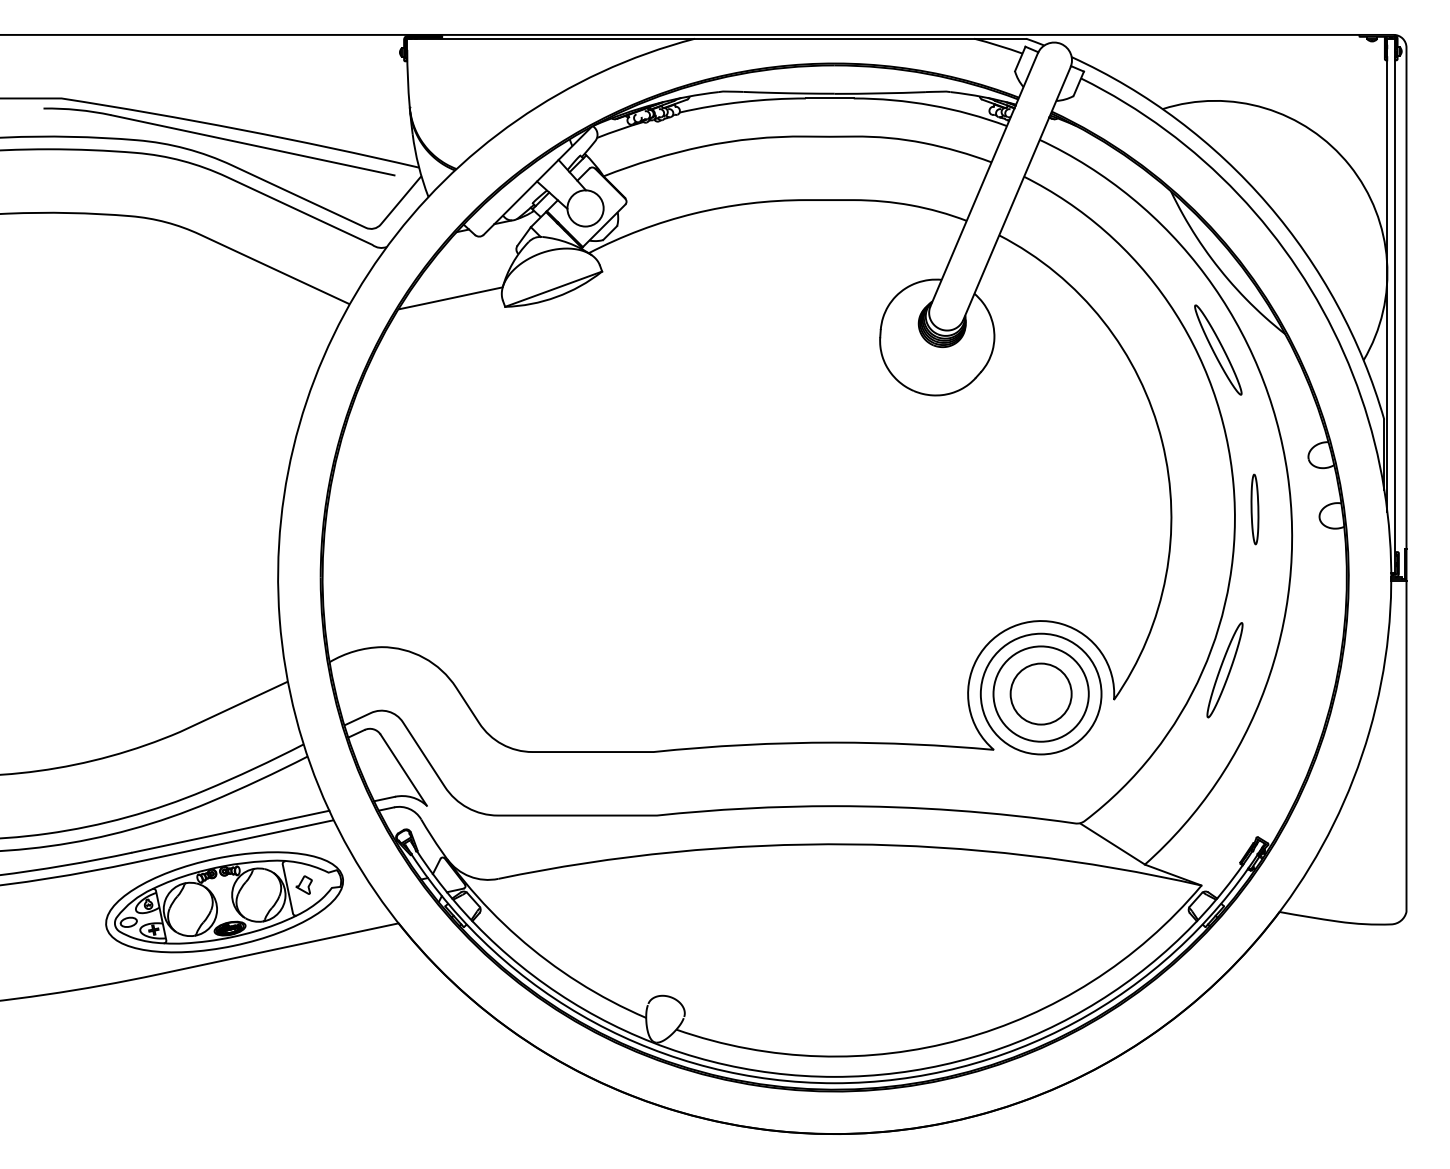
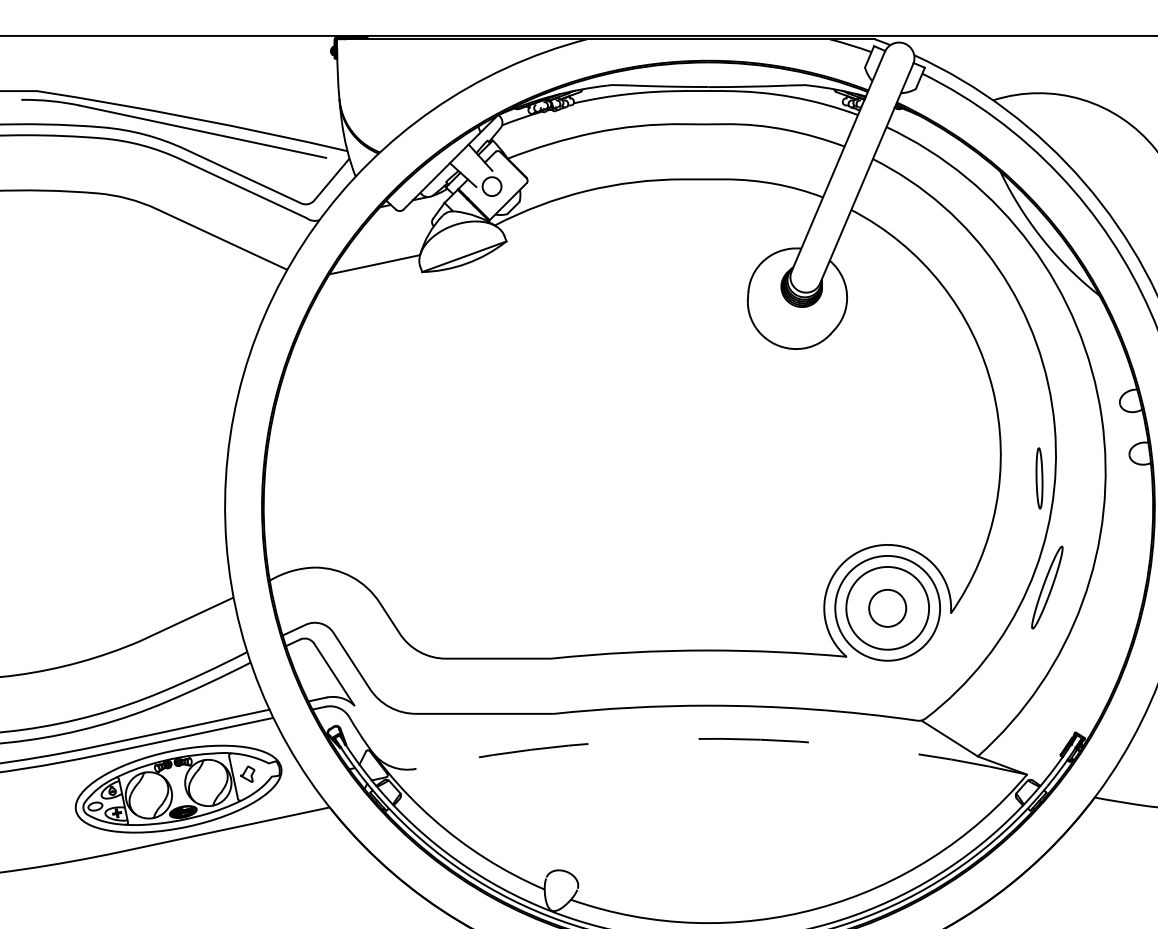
circle: (585, 208) -> (492, 186), size x0.6
part: (1218, 349) -> (1041, 309), removed
part: (1254, 509) -> (1039, 478), moved
circle: (1040, 693) -> (887, 607), size x0.7
arc: (850, 844) -> (722, 738), solid -> dashed

